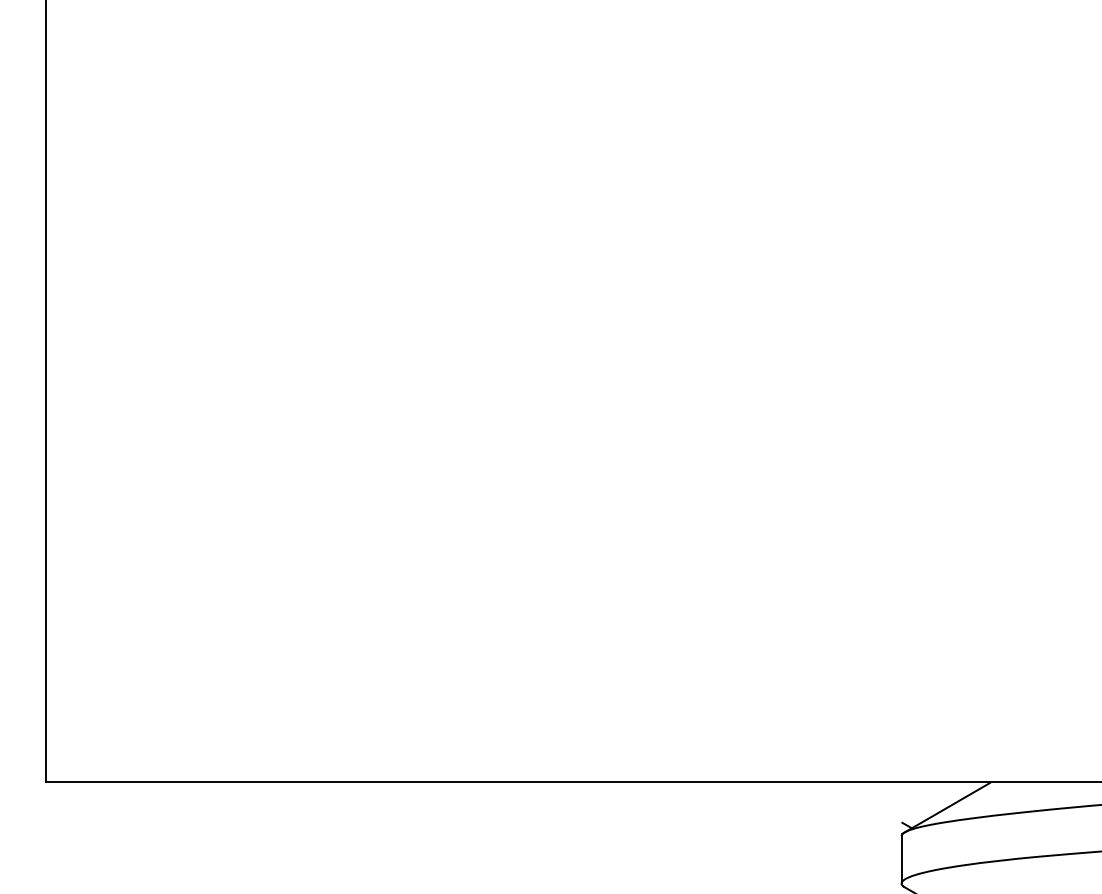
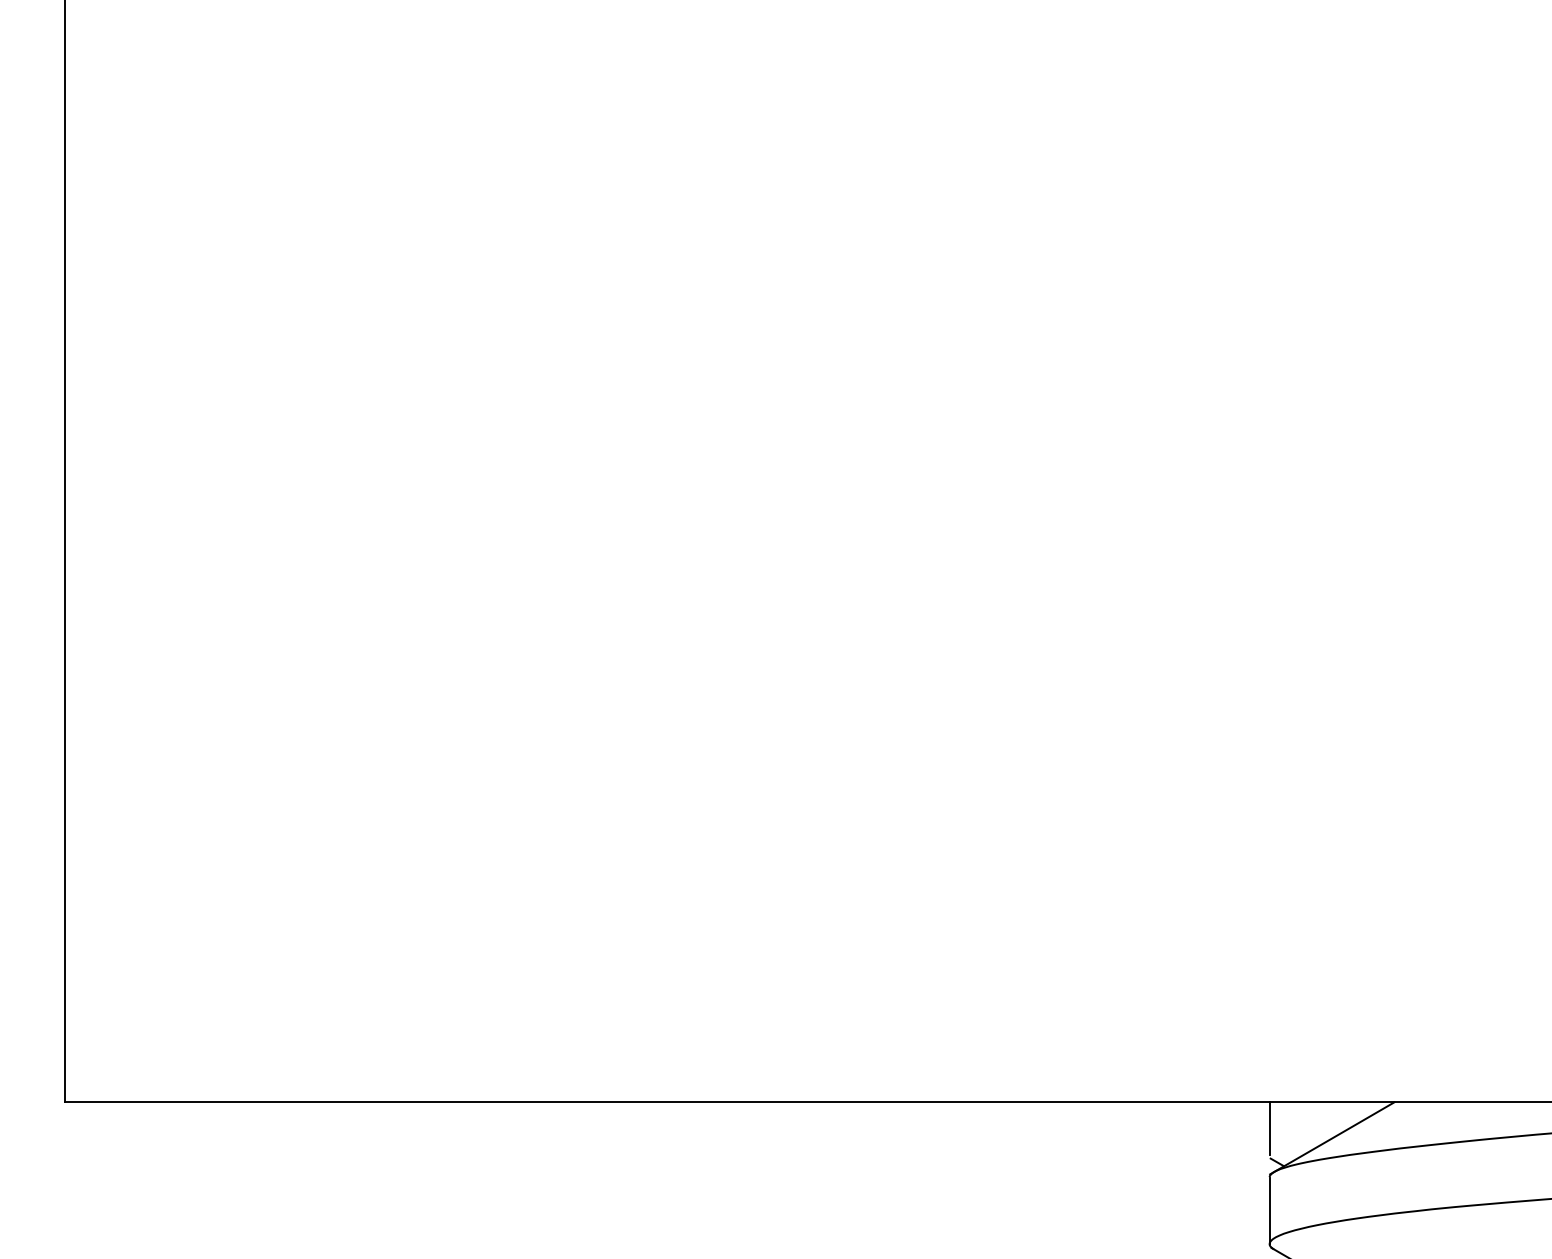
line: (901, 800) -> (1269, 1127), added

